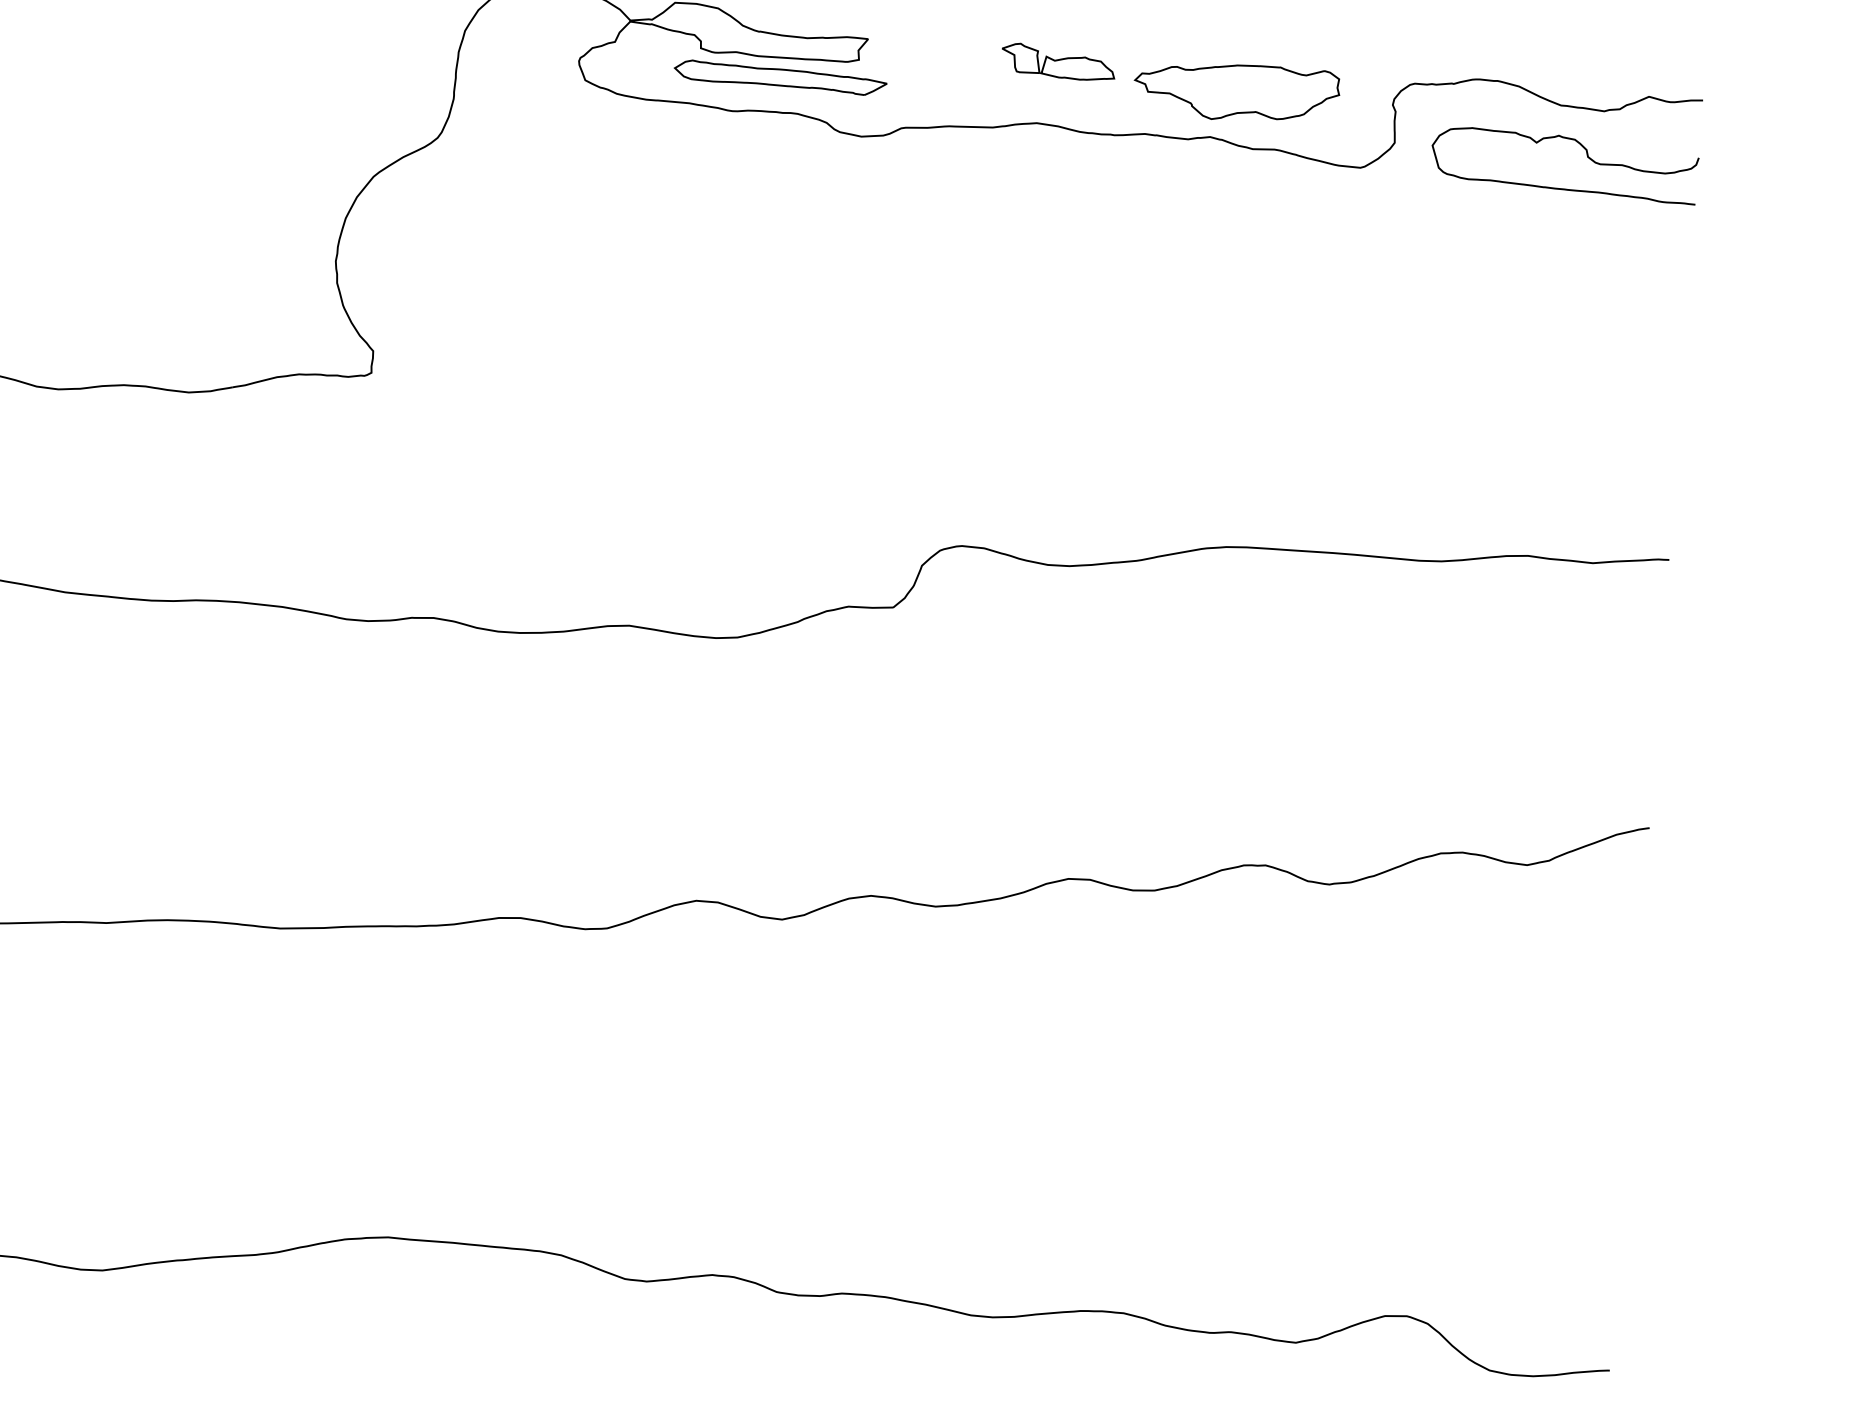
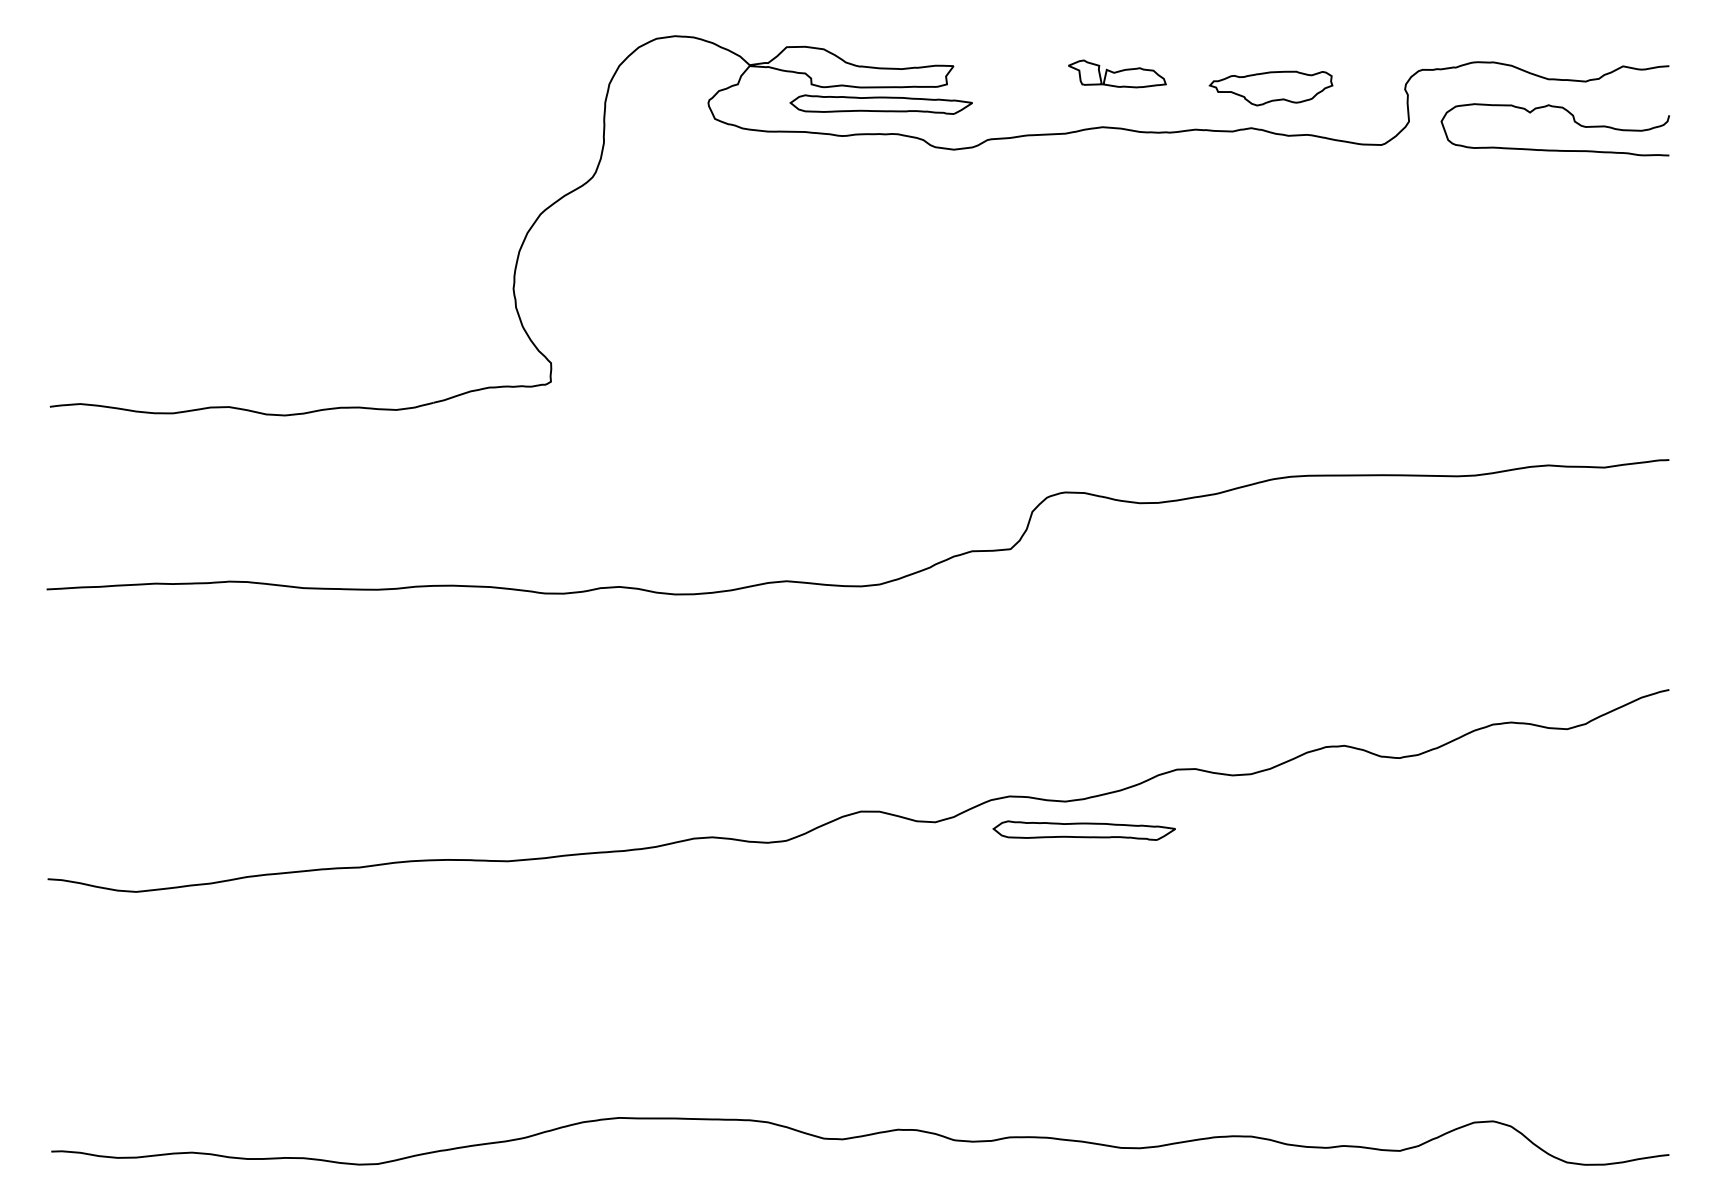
part: (1235, 92) -> (1270, 88), size x0.7
part: (954, 941) -> (1083, 830), added

